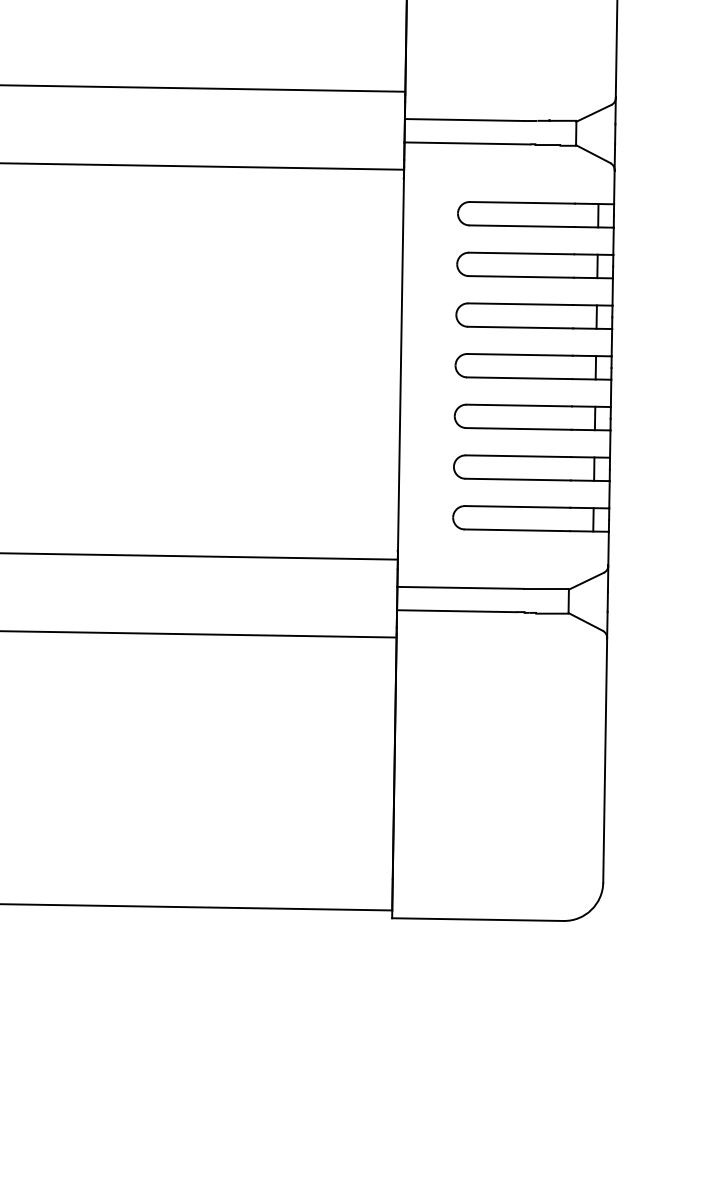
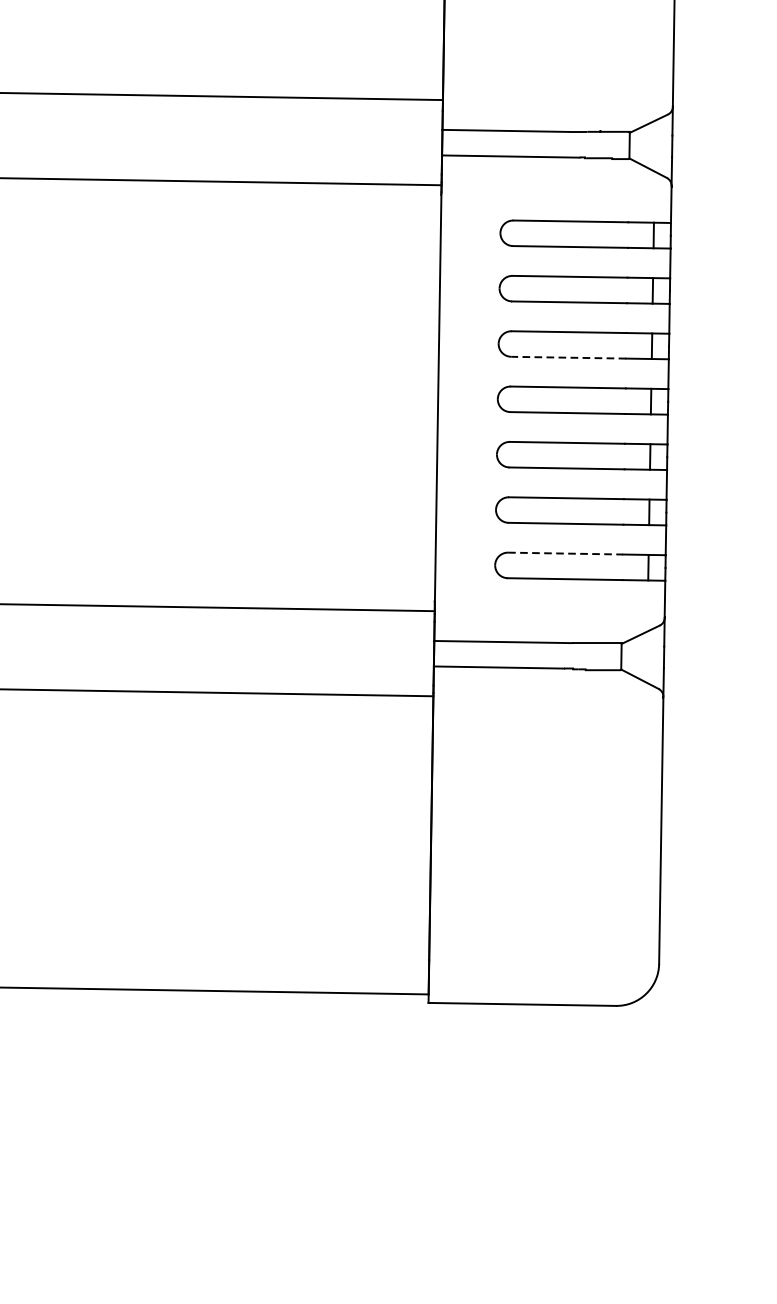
line: (520, 327) -> (568, 357), solid -> dashed
line: (517, 506) -> (565, 553), solid -> dashed

